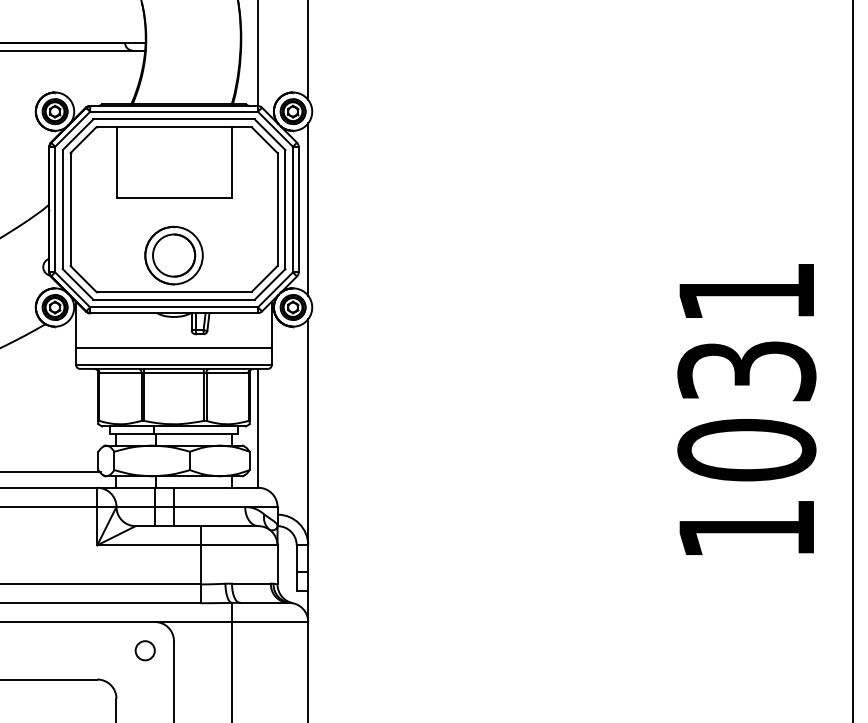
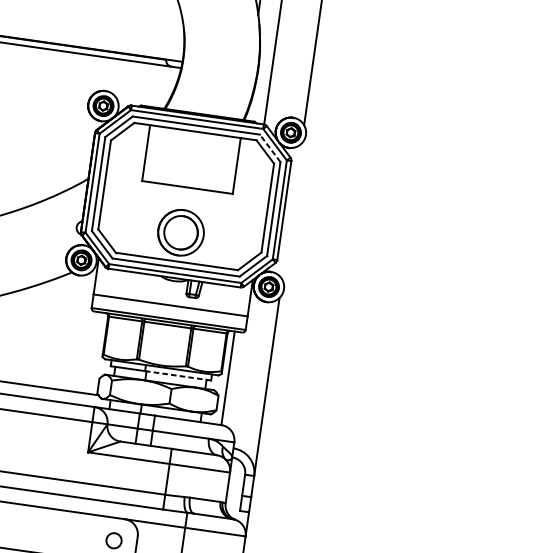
line: (270, 134) -> (270, 148), solid -> dashed
line: (308, 209) -> (292, 211), removed
line: (195, 434) -> (177, 376), solid -> dashed

